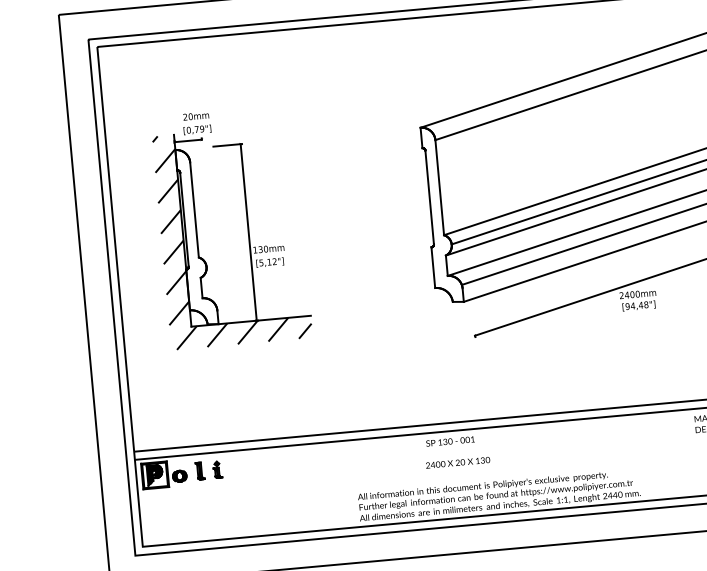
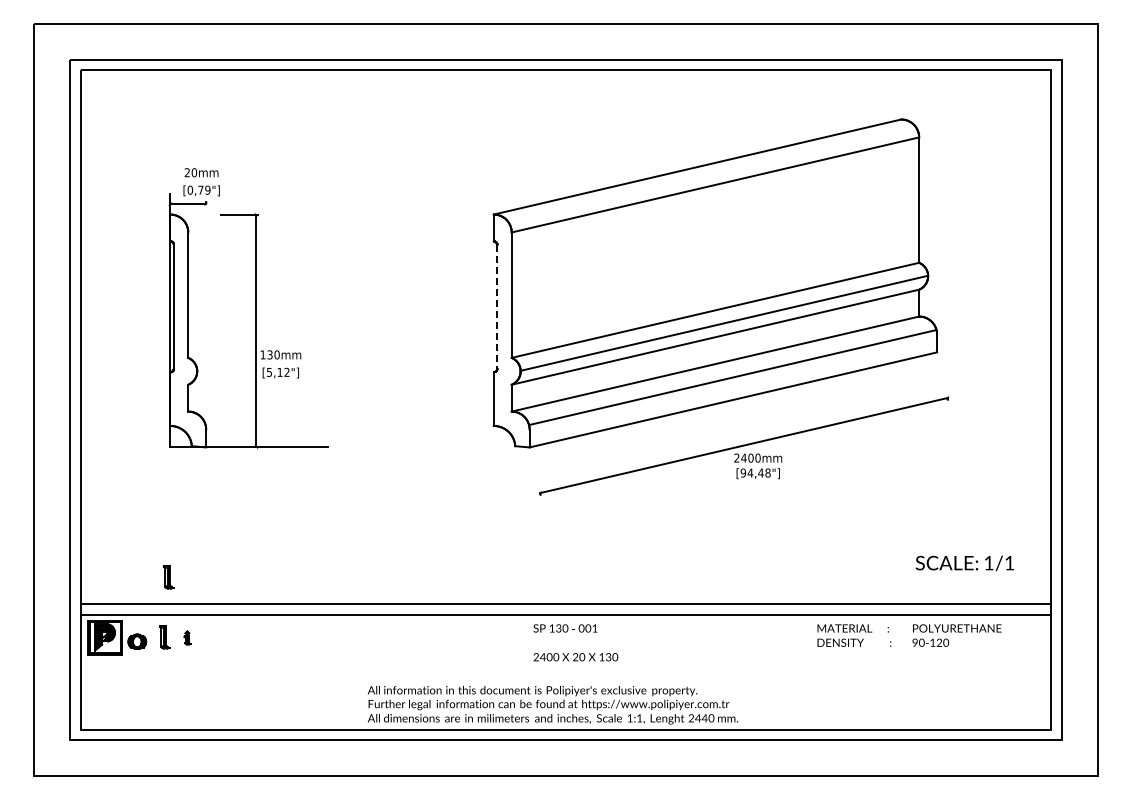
line: (429, 197) -> (497, 306), solid -> dashed
hatch: (232, 237) -> (234, 335), removed
part: (199, 425) -> (168, 577), added
text: (450, 441) -> (565, 628), moved
text: (457, 463) -> (575, 657), moved
part: (217, 469) -> (187, 637), size x0.6

